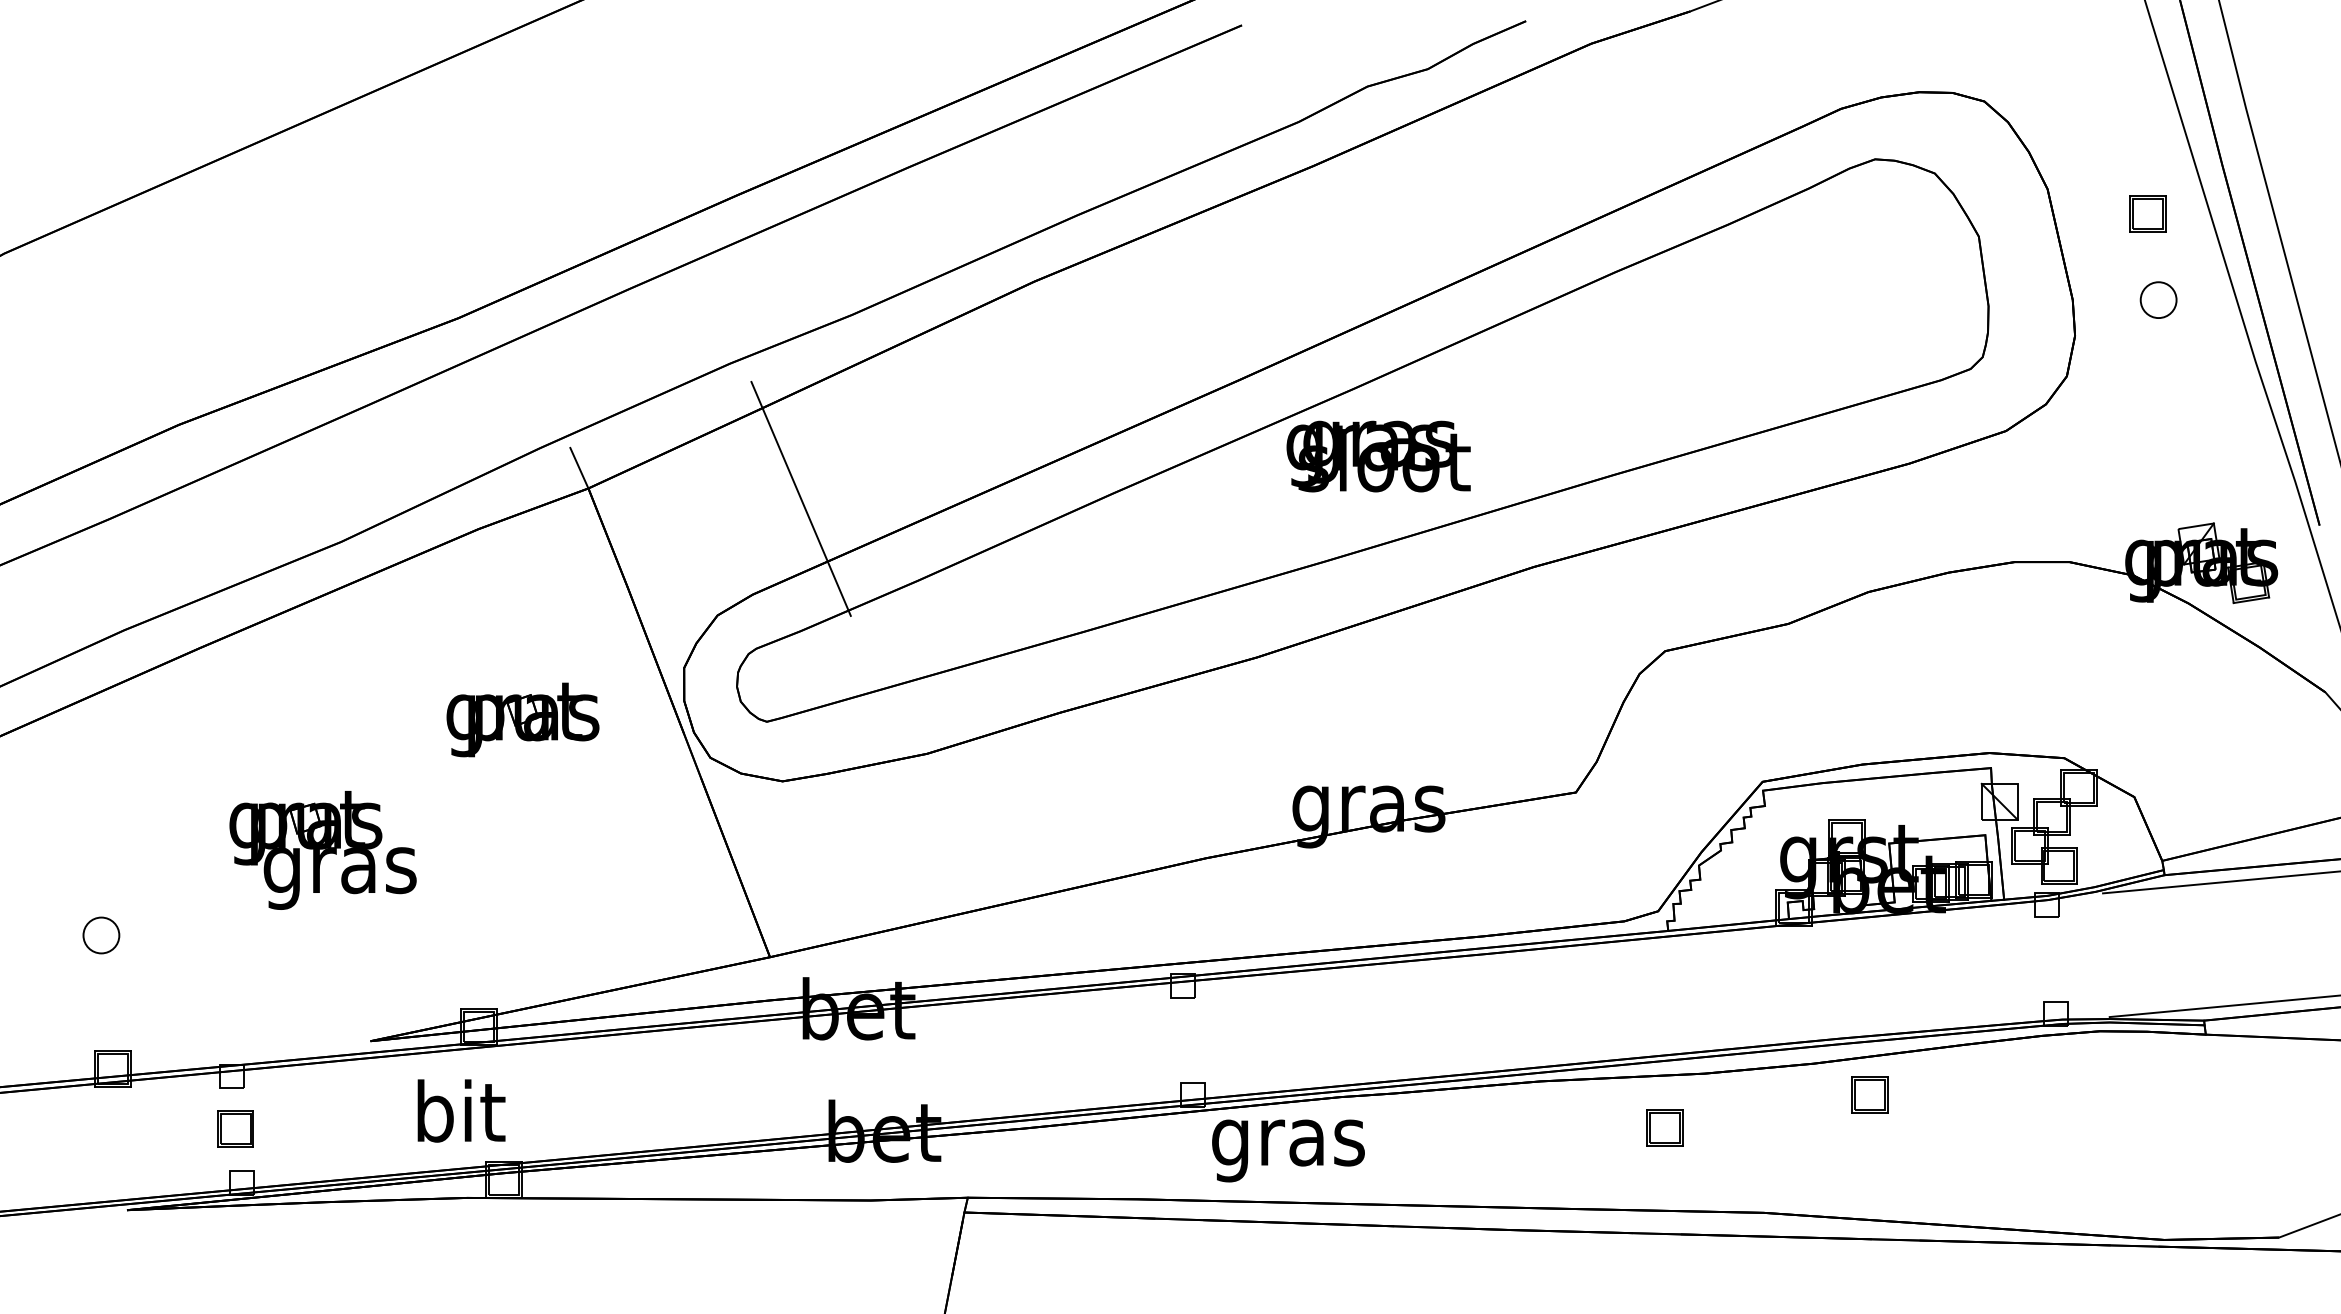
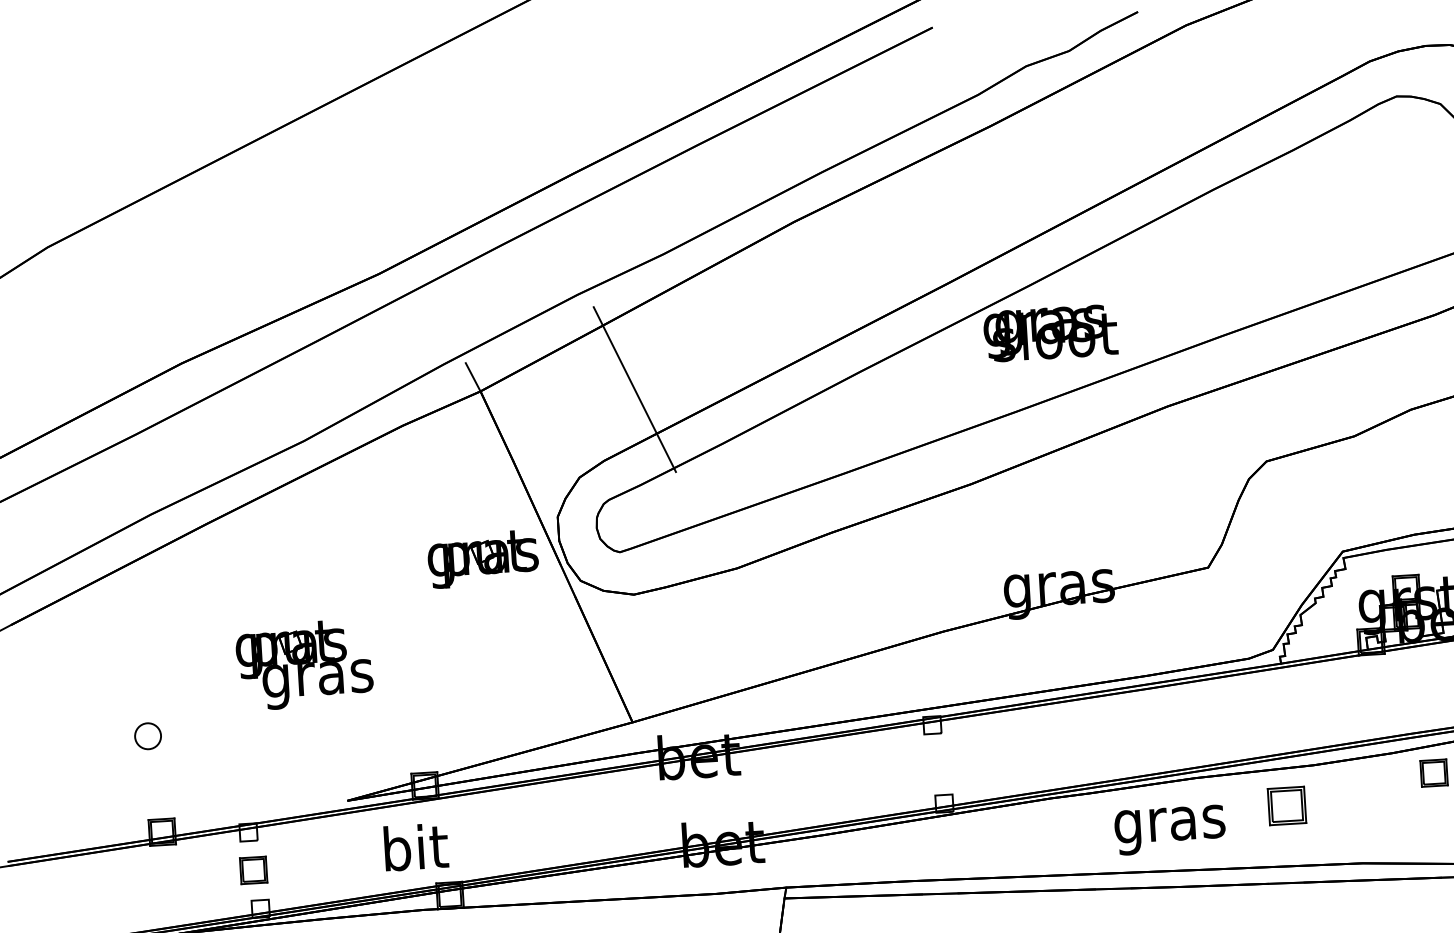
part: (522, 719) -> (482, 558), moved
part: (1664, 1127) -> (1287, 805), size x1.4
text: (1288, 1150) -> (1170, 829), moved

